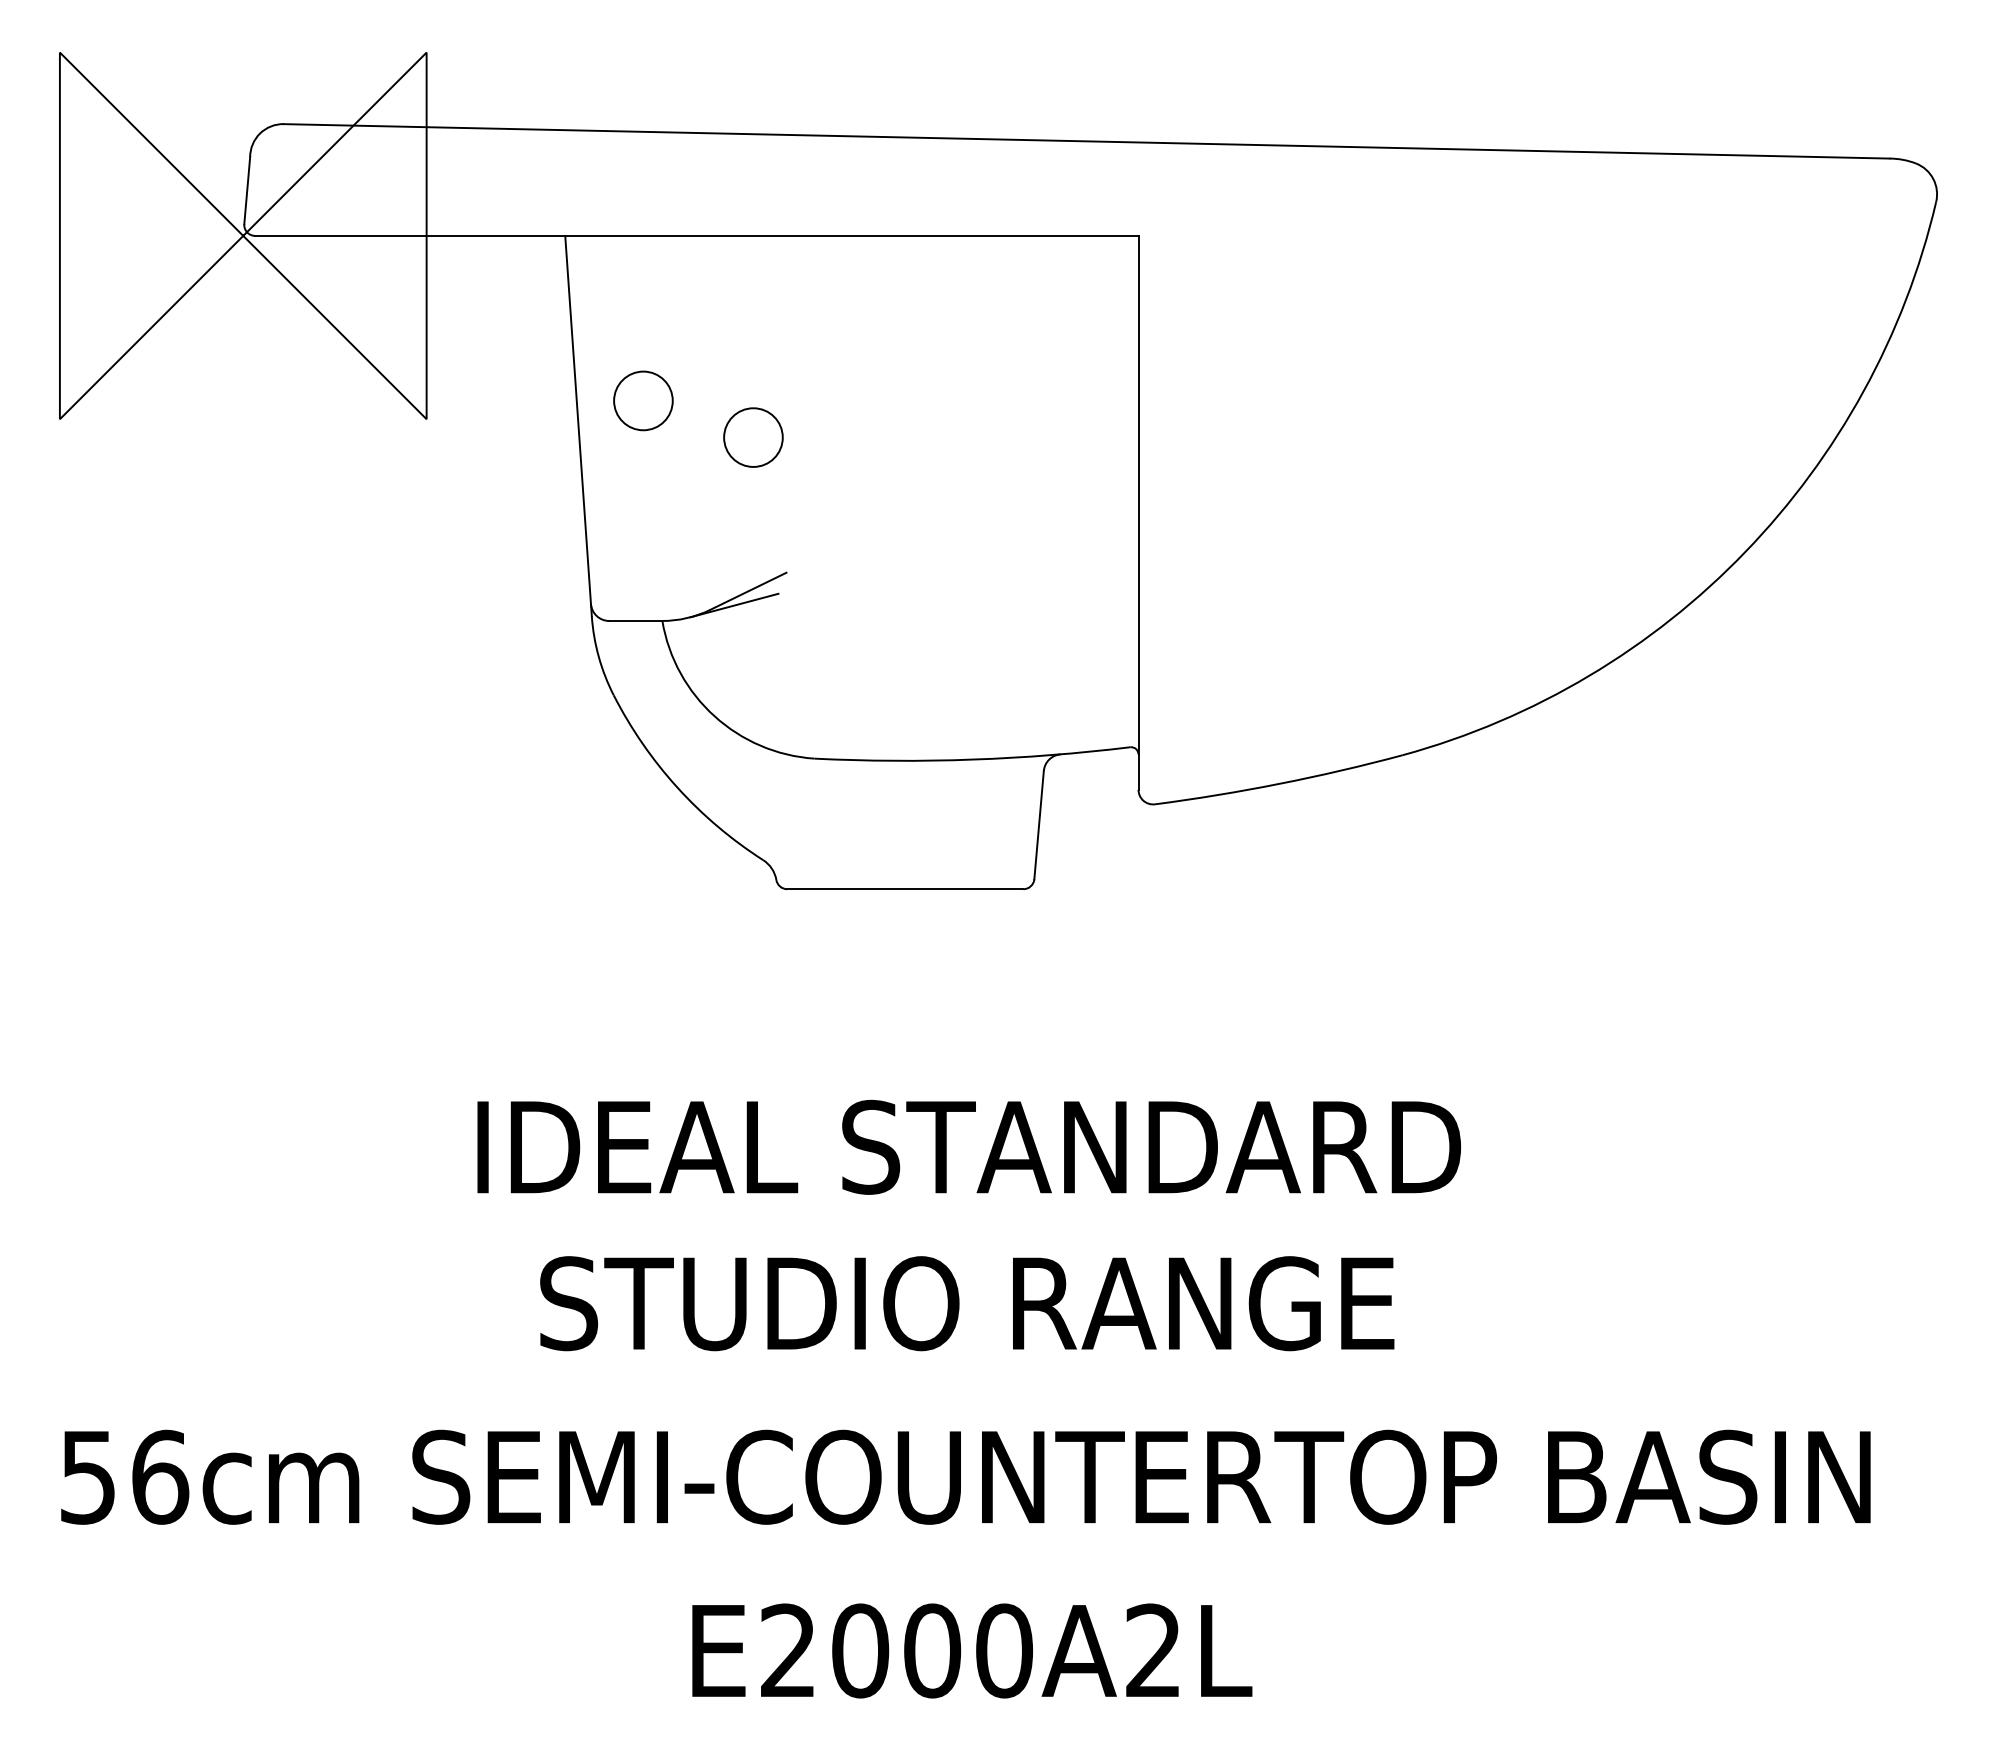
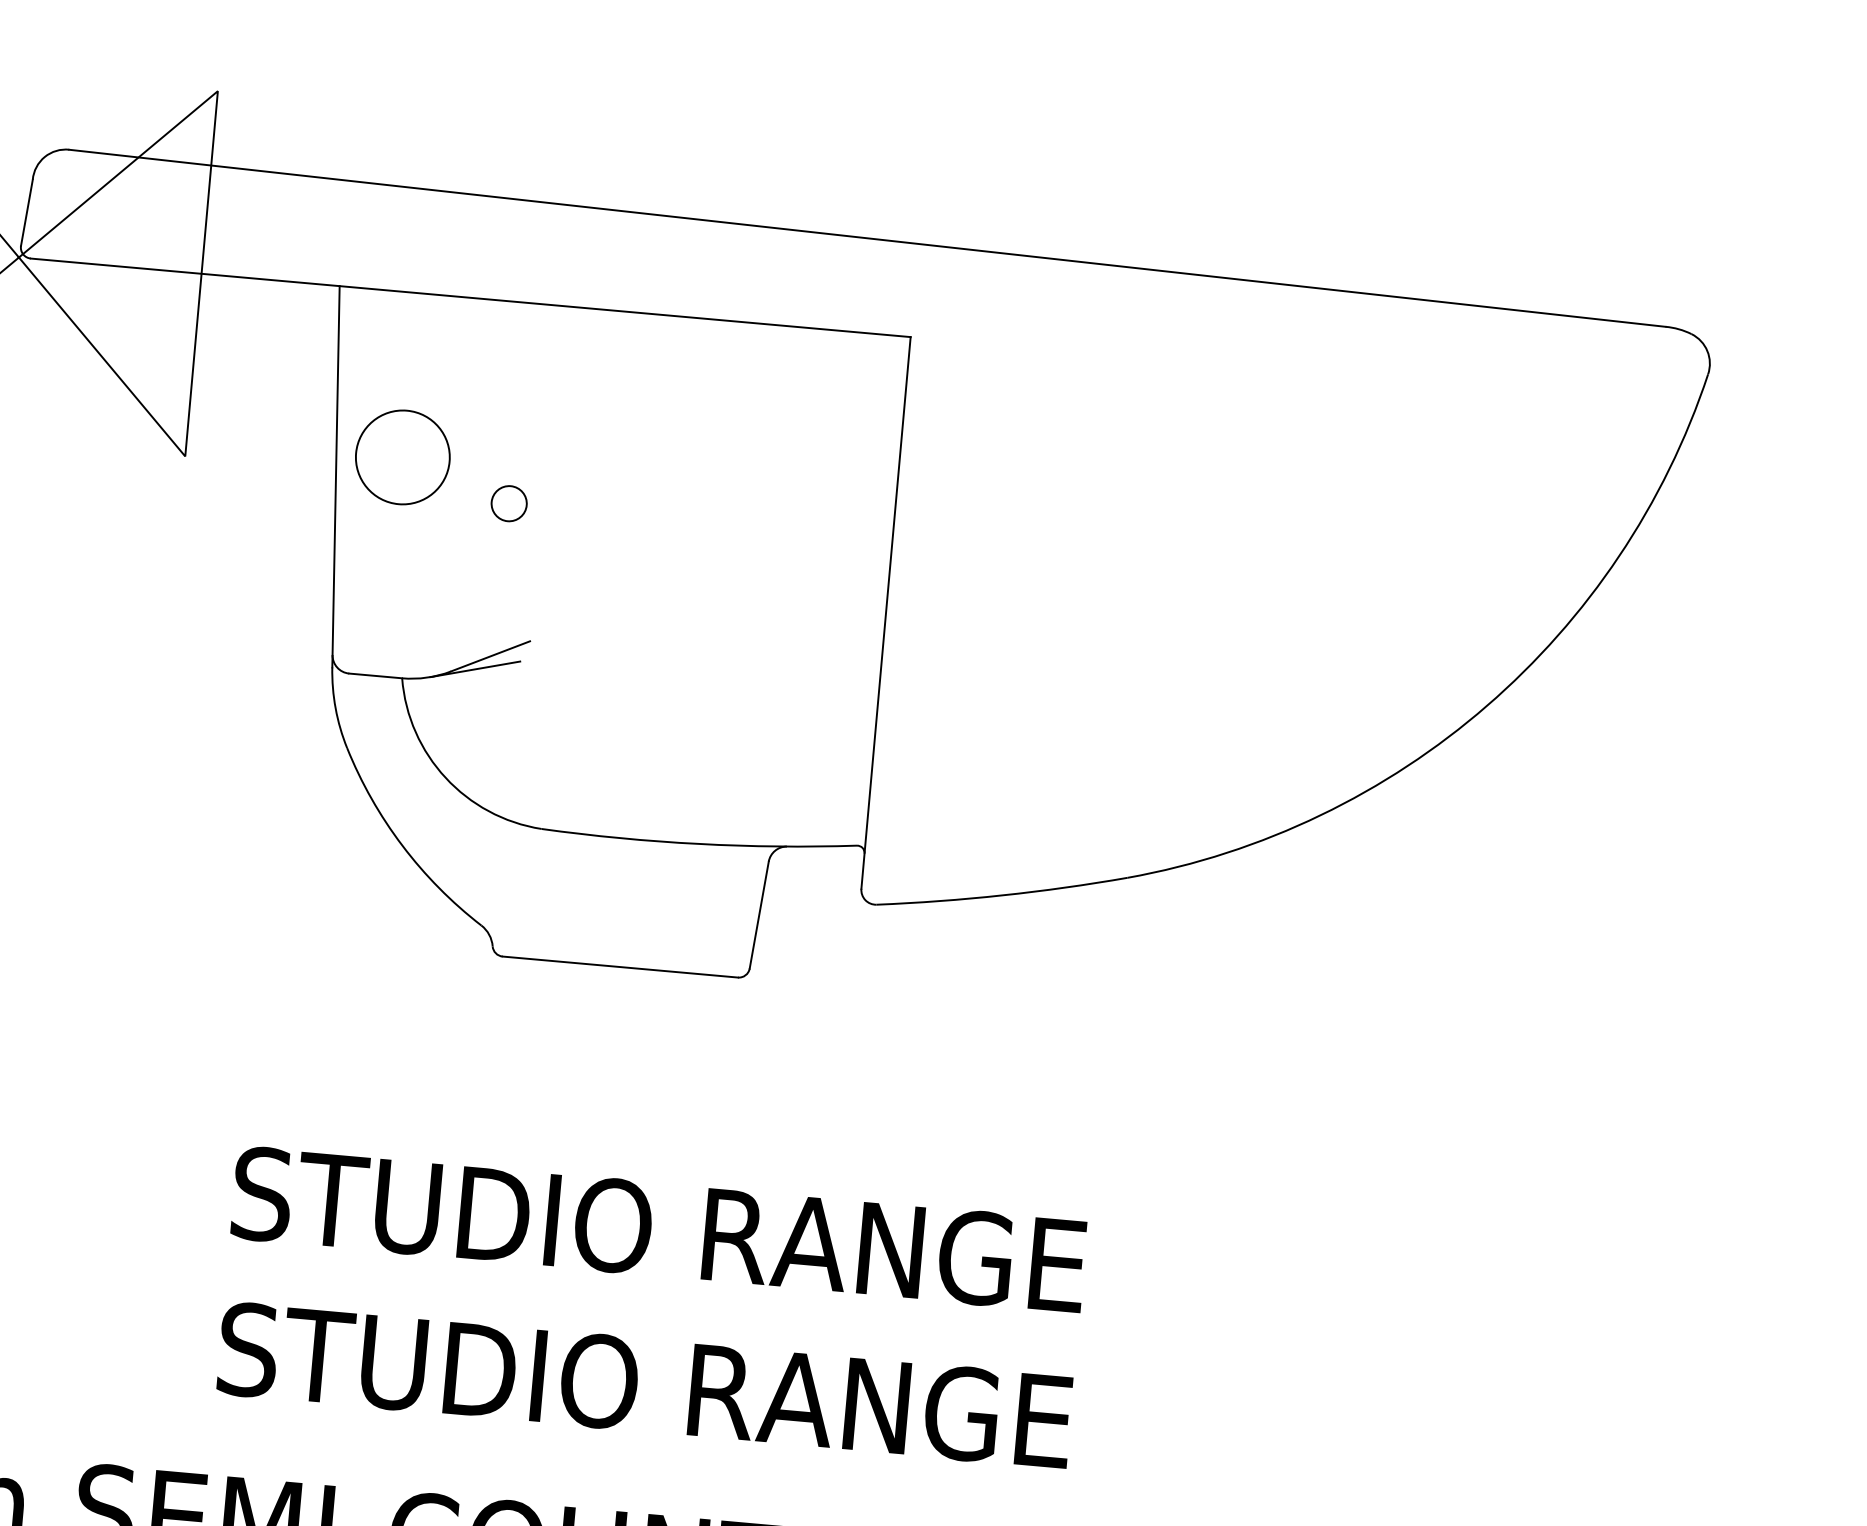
circle: (643, 400) -> (402, 457), size x1.6
circle: (753, 437) -> (509, 503), size x0.6
text: (969, 1146) -> (661, 1229), IDEAL STANDARD -> STUDIO RANGE

